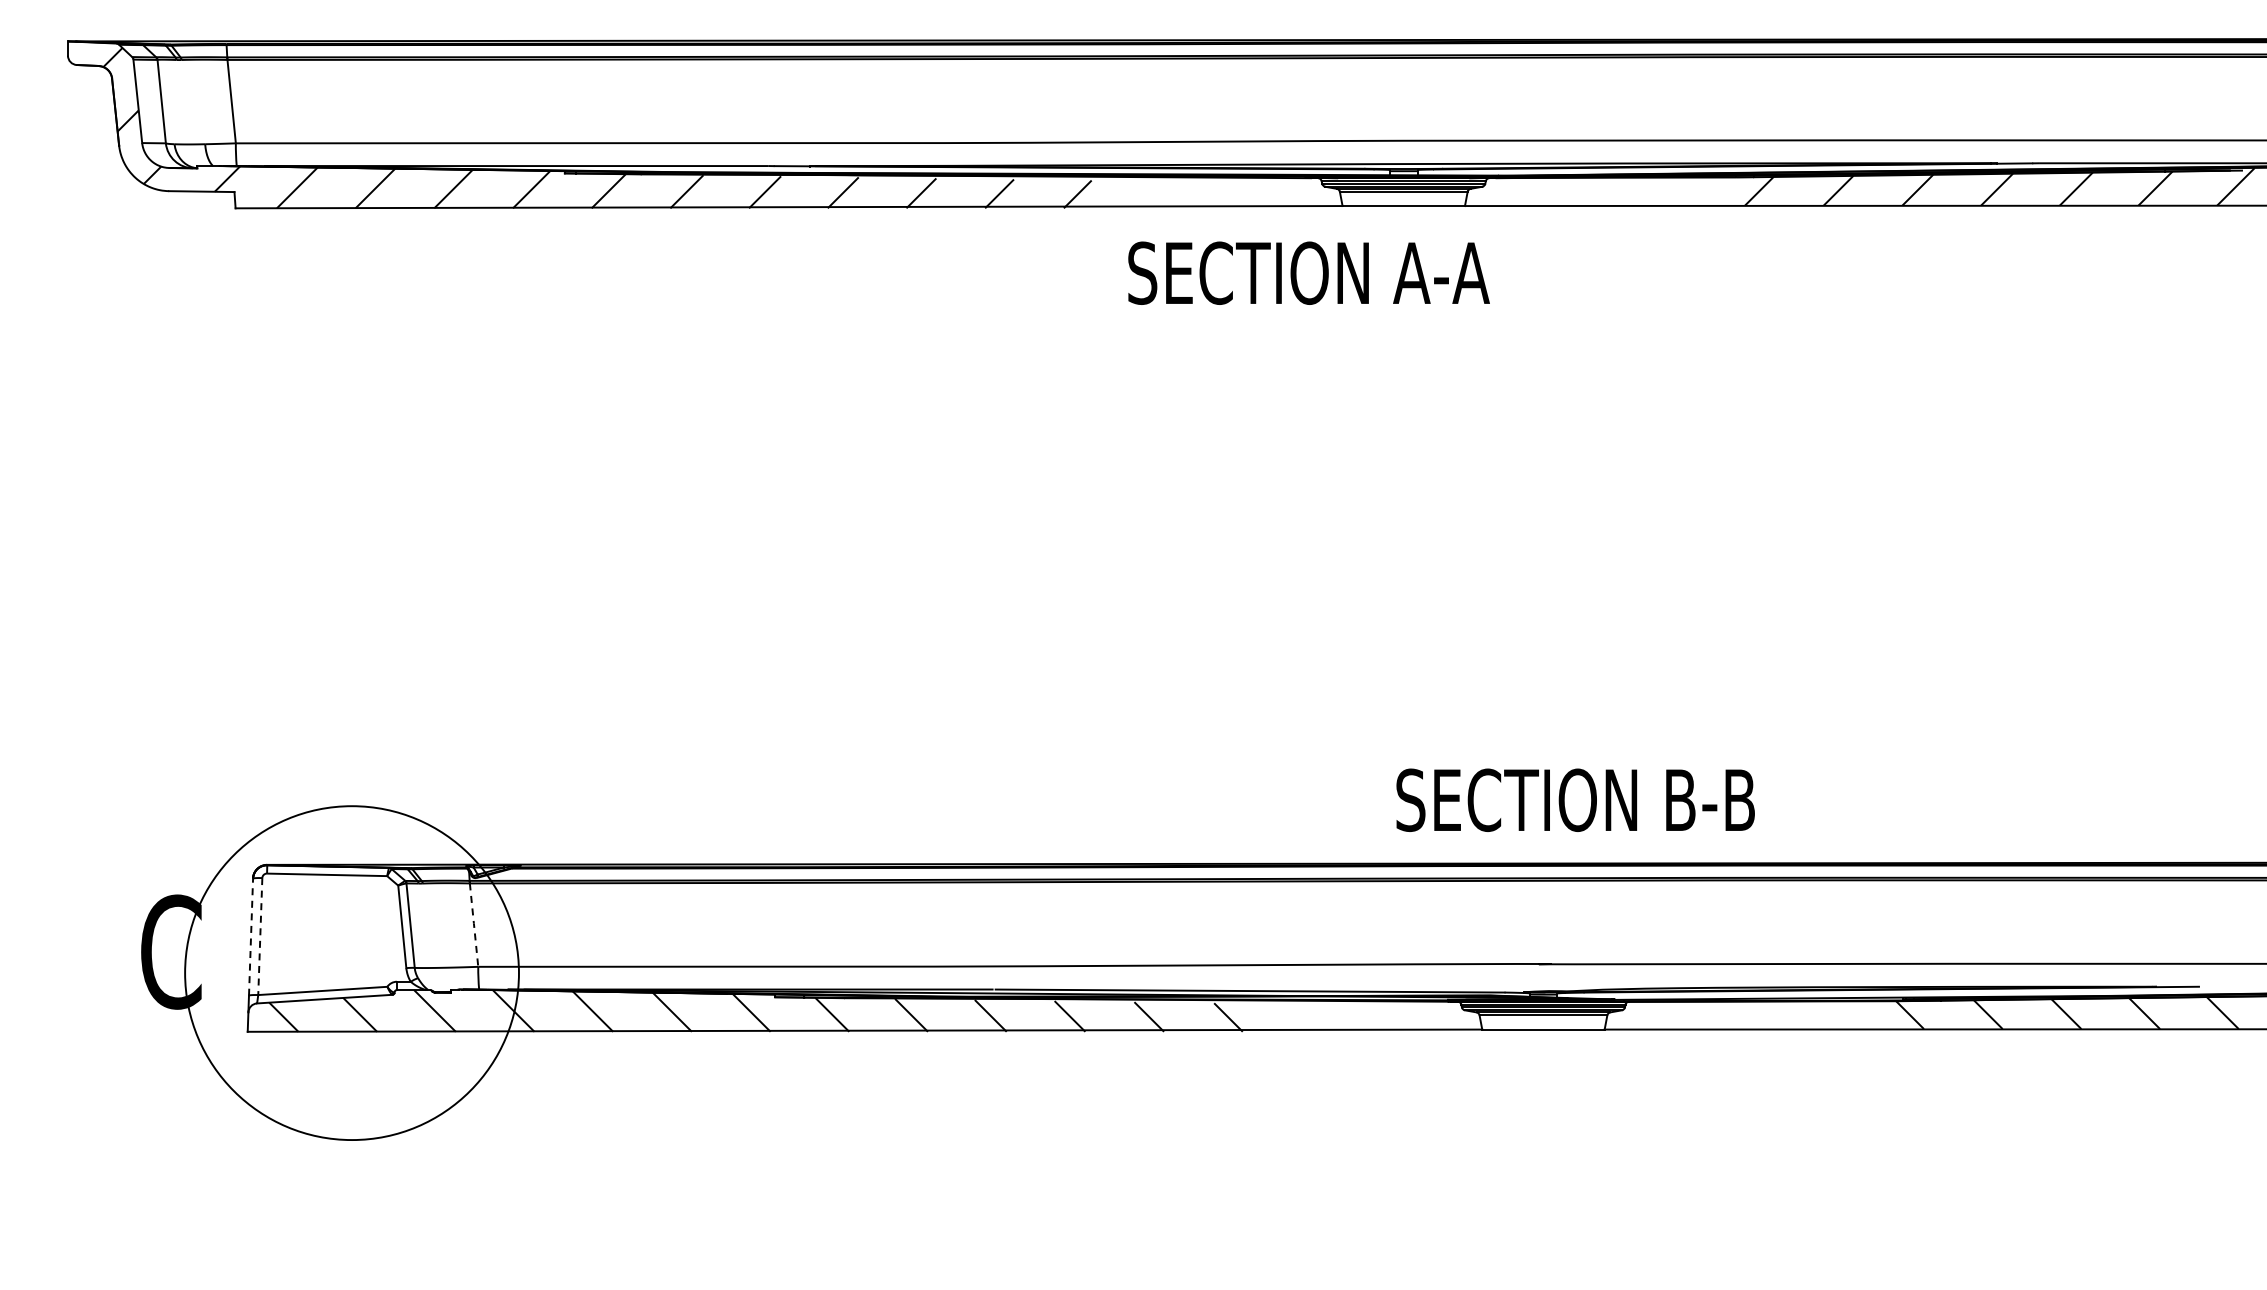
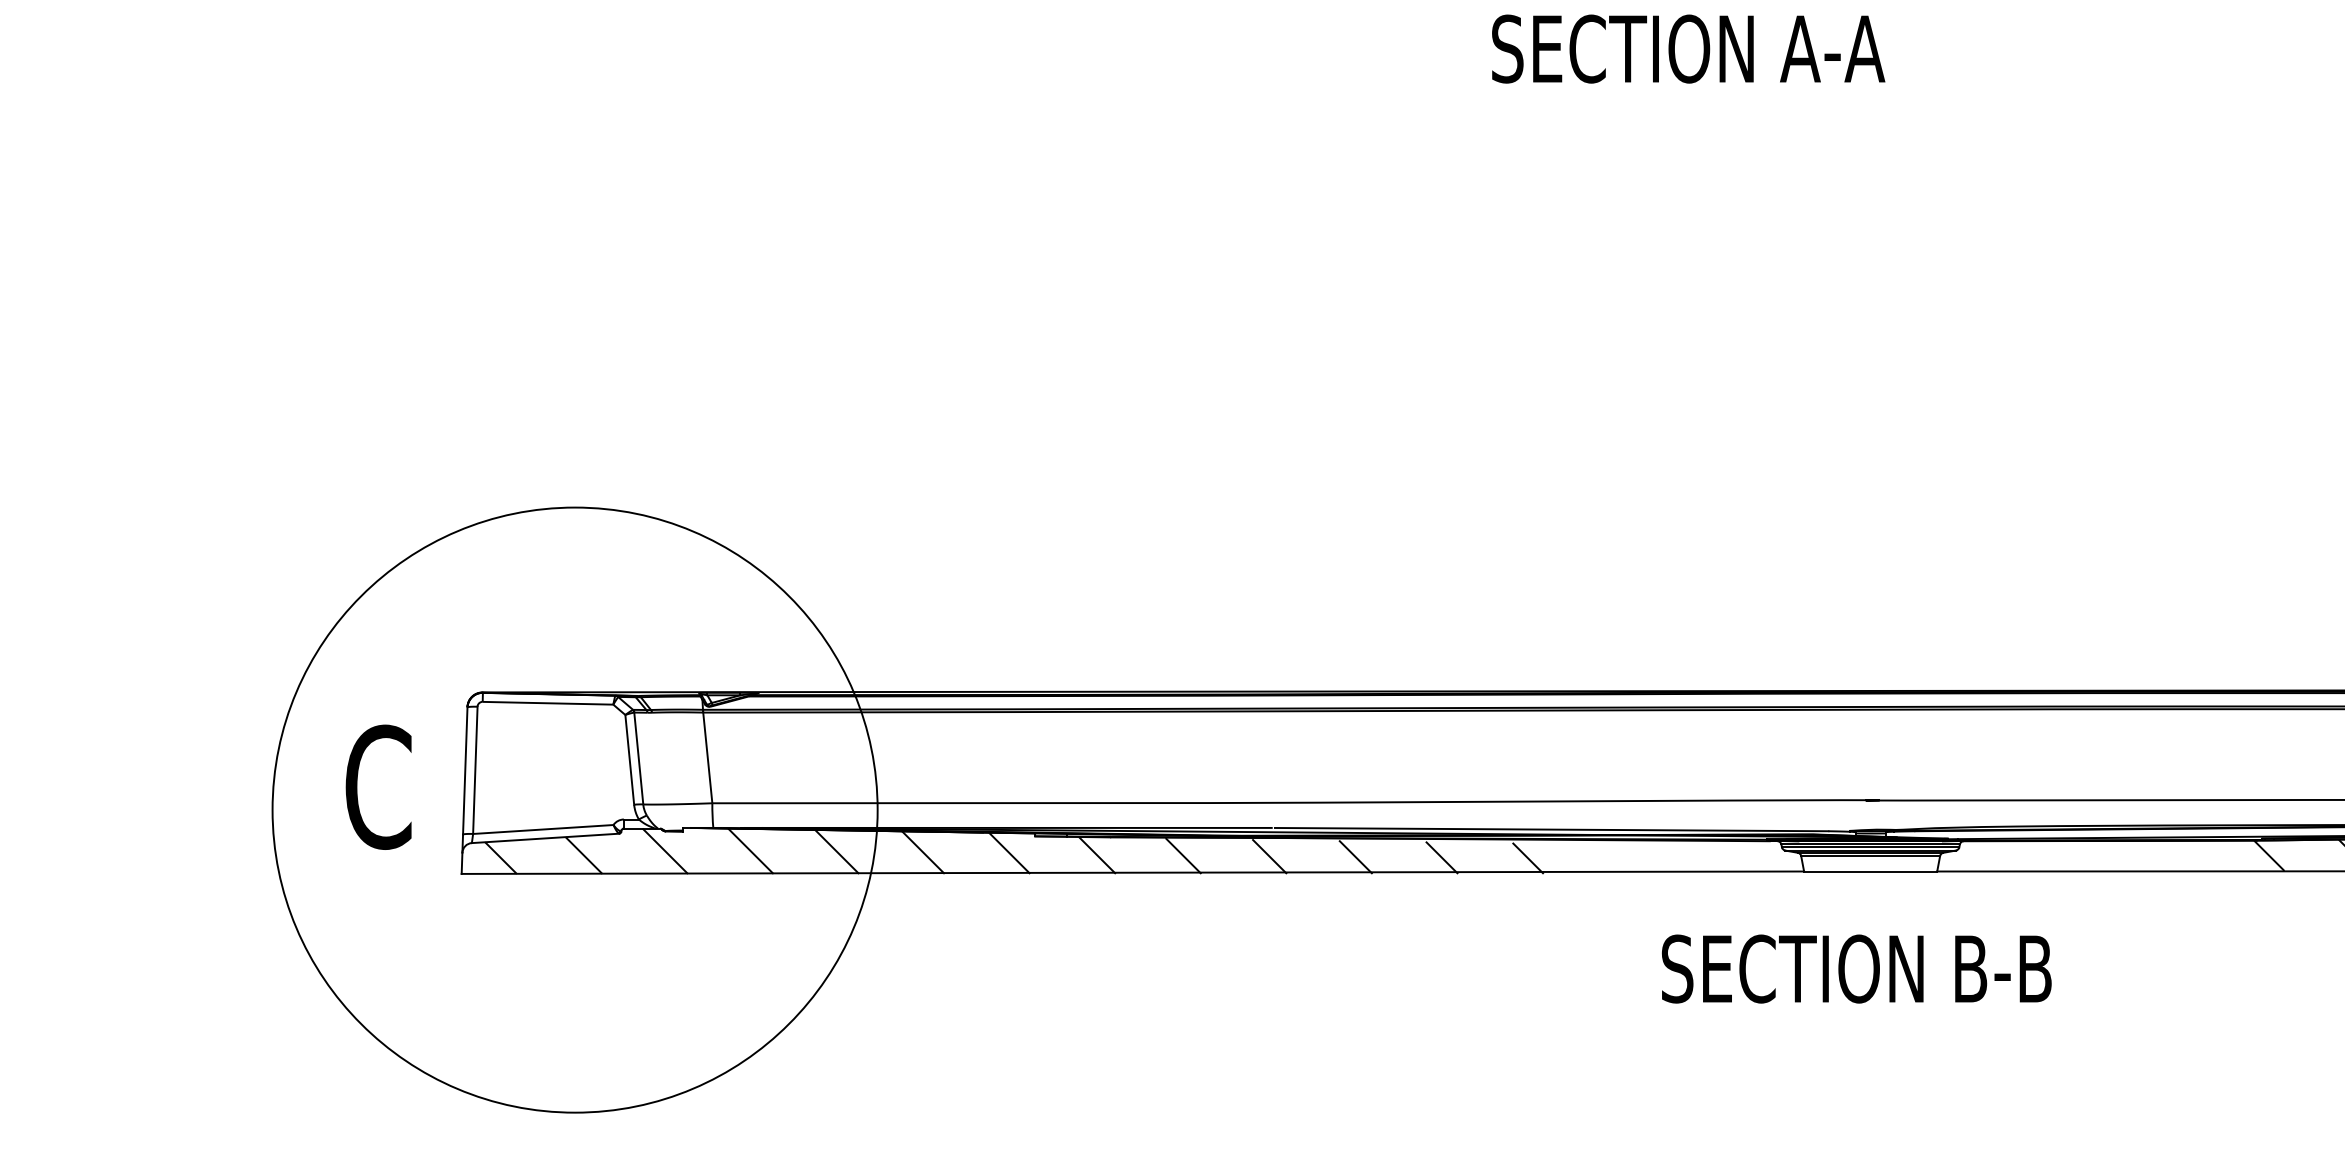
text: (1308, 272) -> (1688, 48), moved
text: (1575, 799) -> (1856, 968), moved
line: (474, 924) -> (708, 757), dashed -> solid
line: (260, 936) -> (475, 770), dashed -> solid
line: (251, 937) -> (465, 771), dashed -> solid
circle: (351, 972) -> (574, 809), size x1.67

